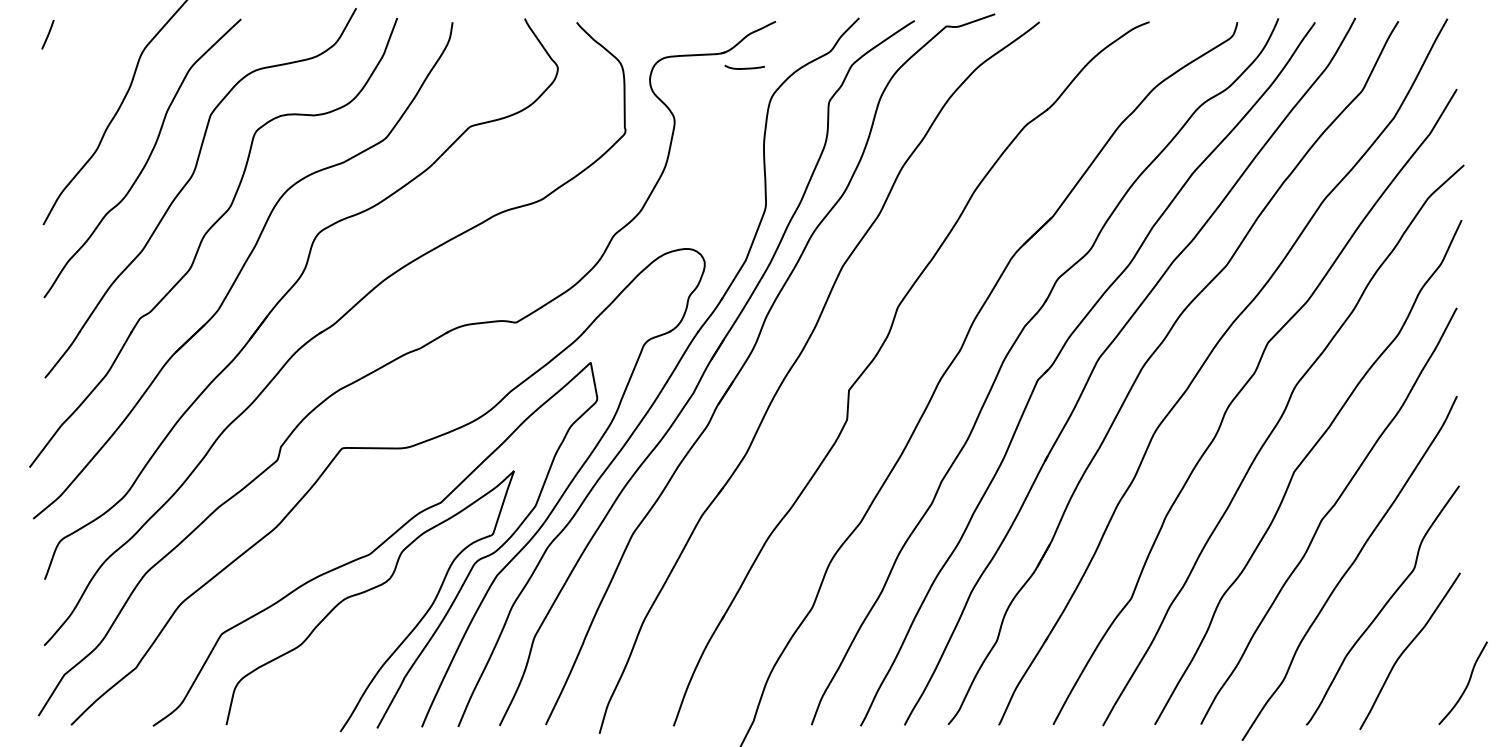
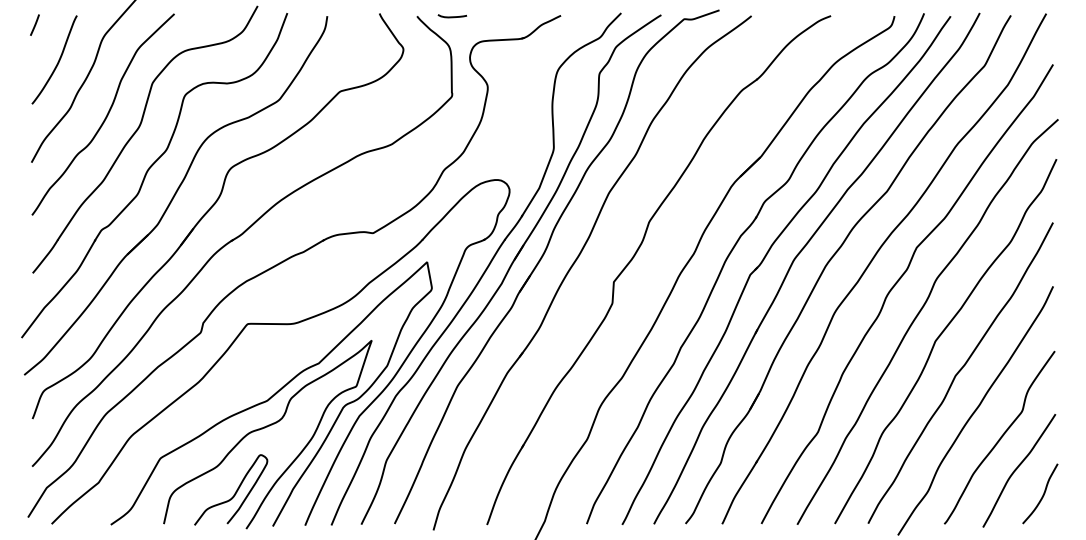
curve: (744, 67) -> (452, 16), moved
curve: (80, 83) -> (58, 60), added
curve: (325, 680) -> (235, 491), added
curve: (1466, 684) -> (1042, 494), moved

